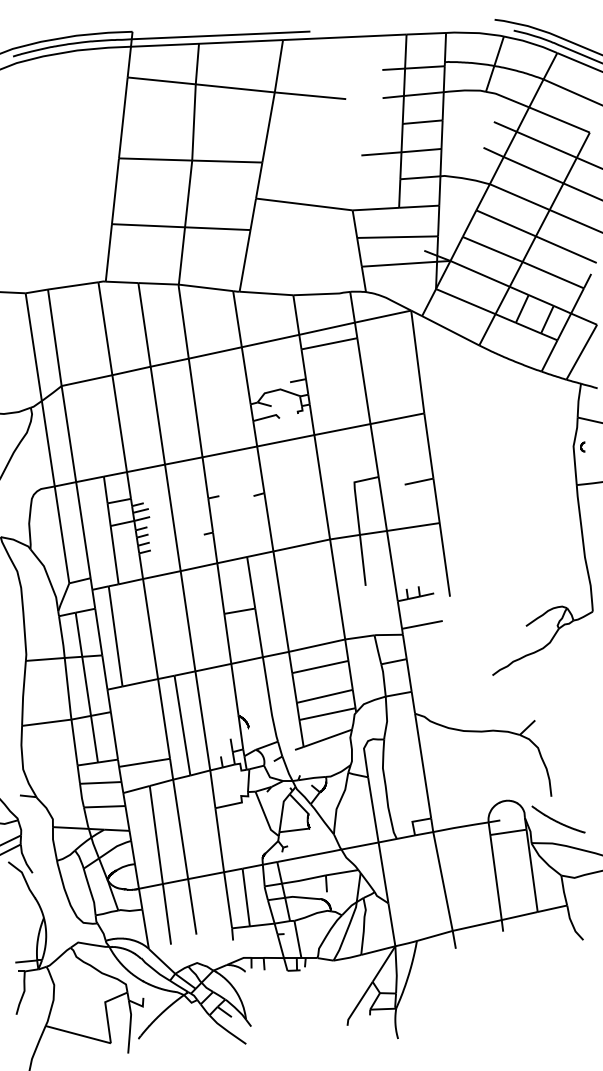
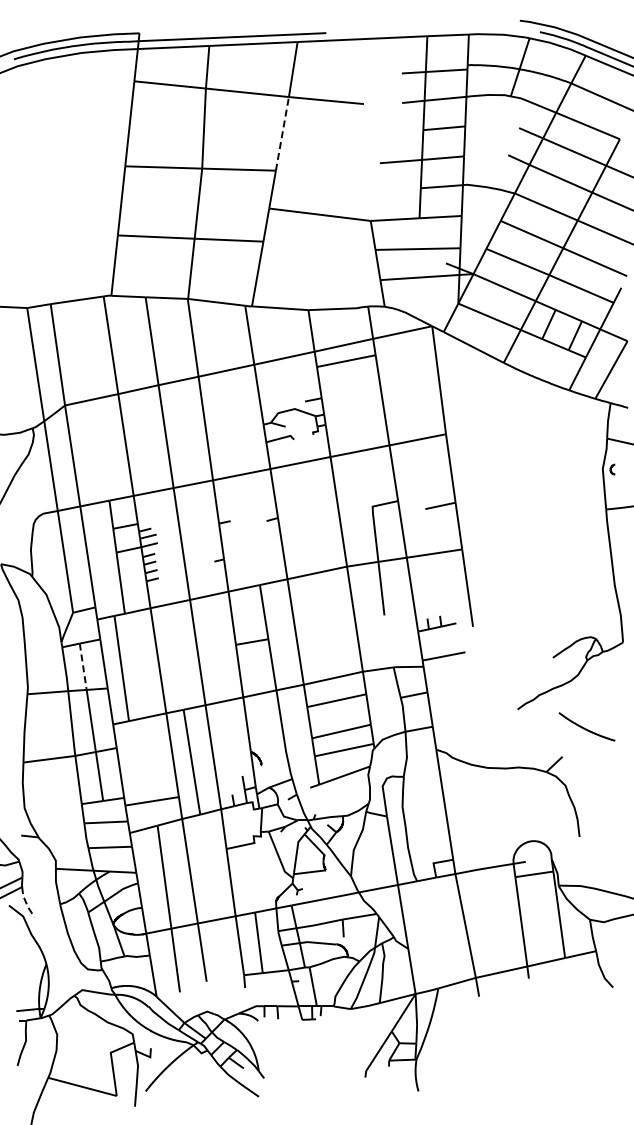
line: (268, 127) -> (282, 133), solid -> dashed
line: (79, 635) -> (83, 667), solid -> dashed
curve: (558, 821) -> (586, 728), moved
line: (24, 860) -> (26, 903), solid -> dashed

